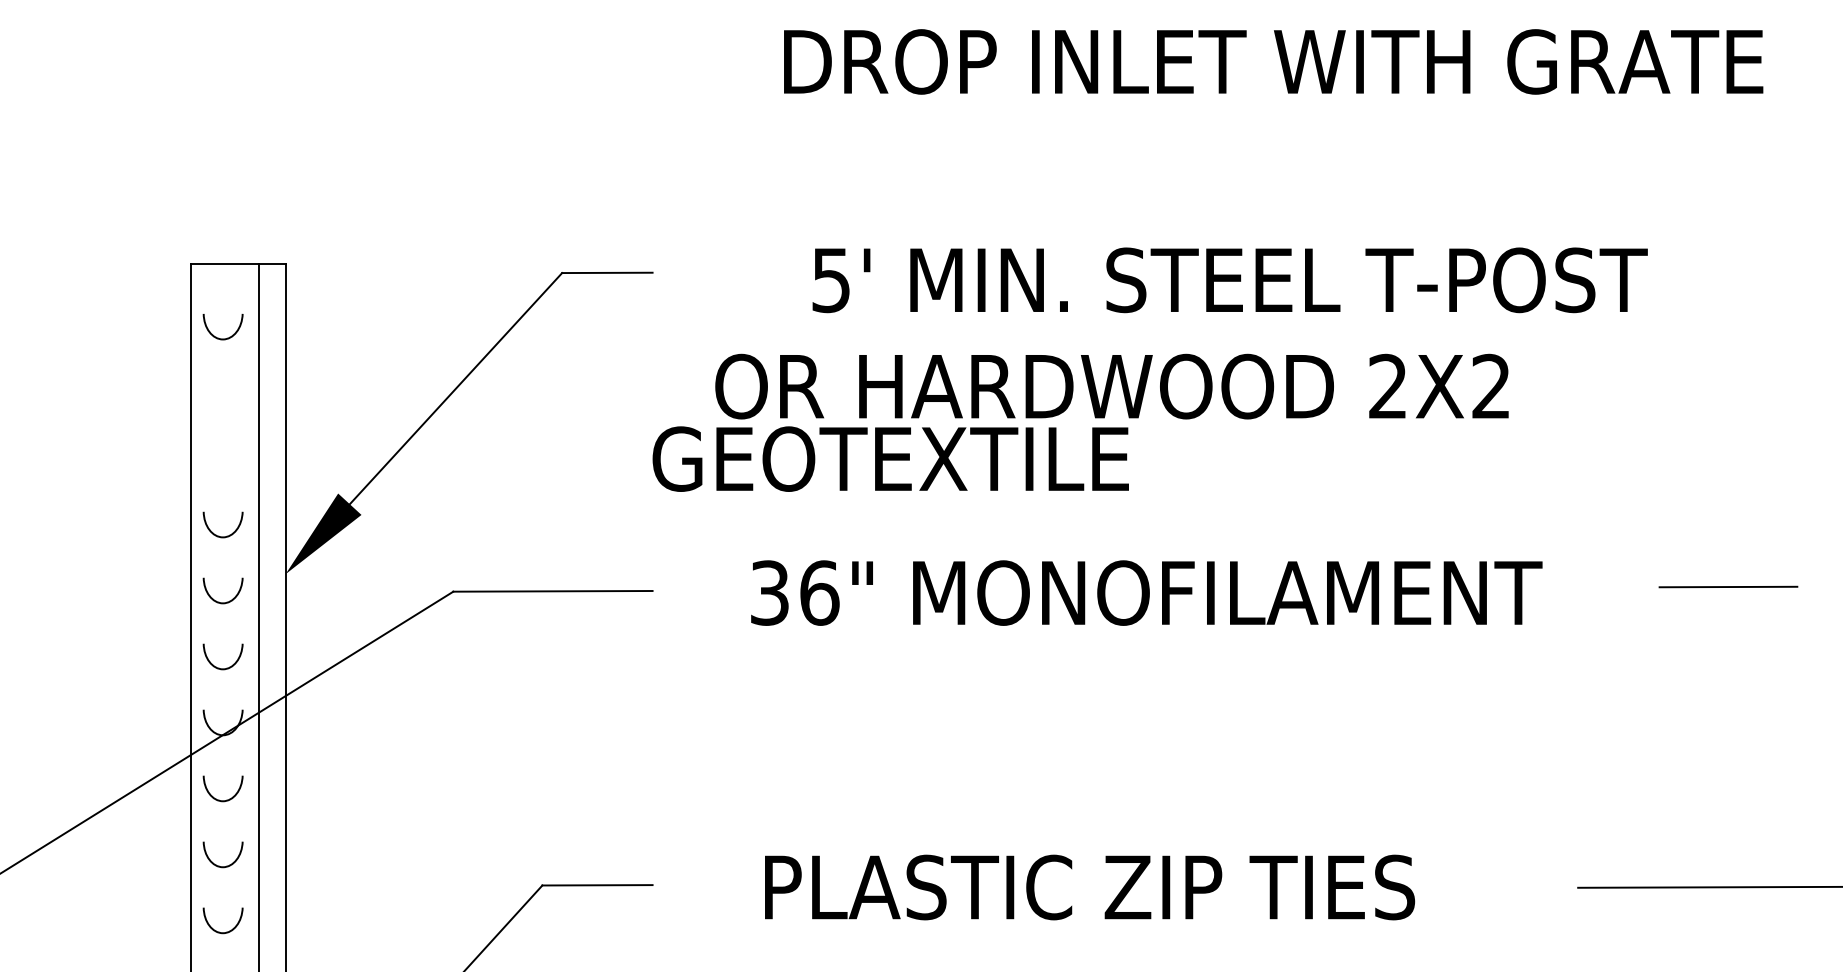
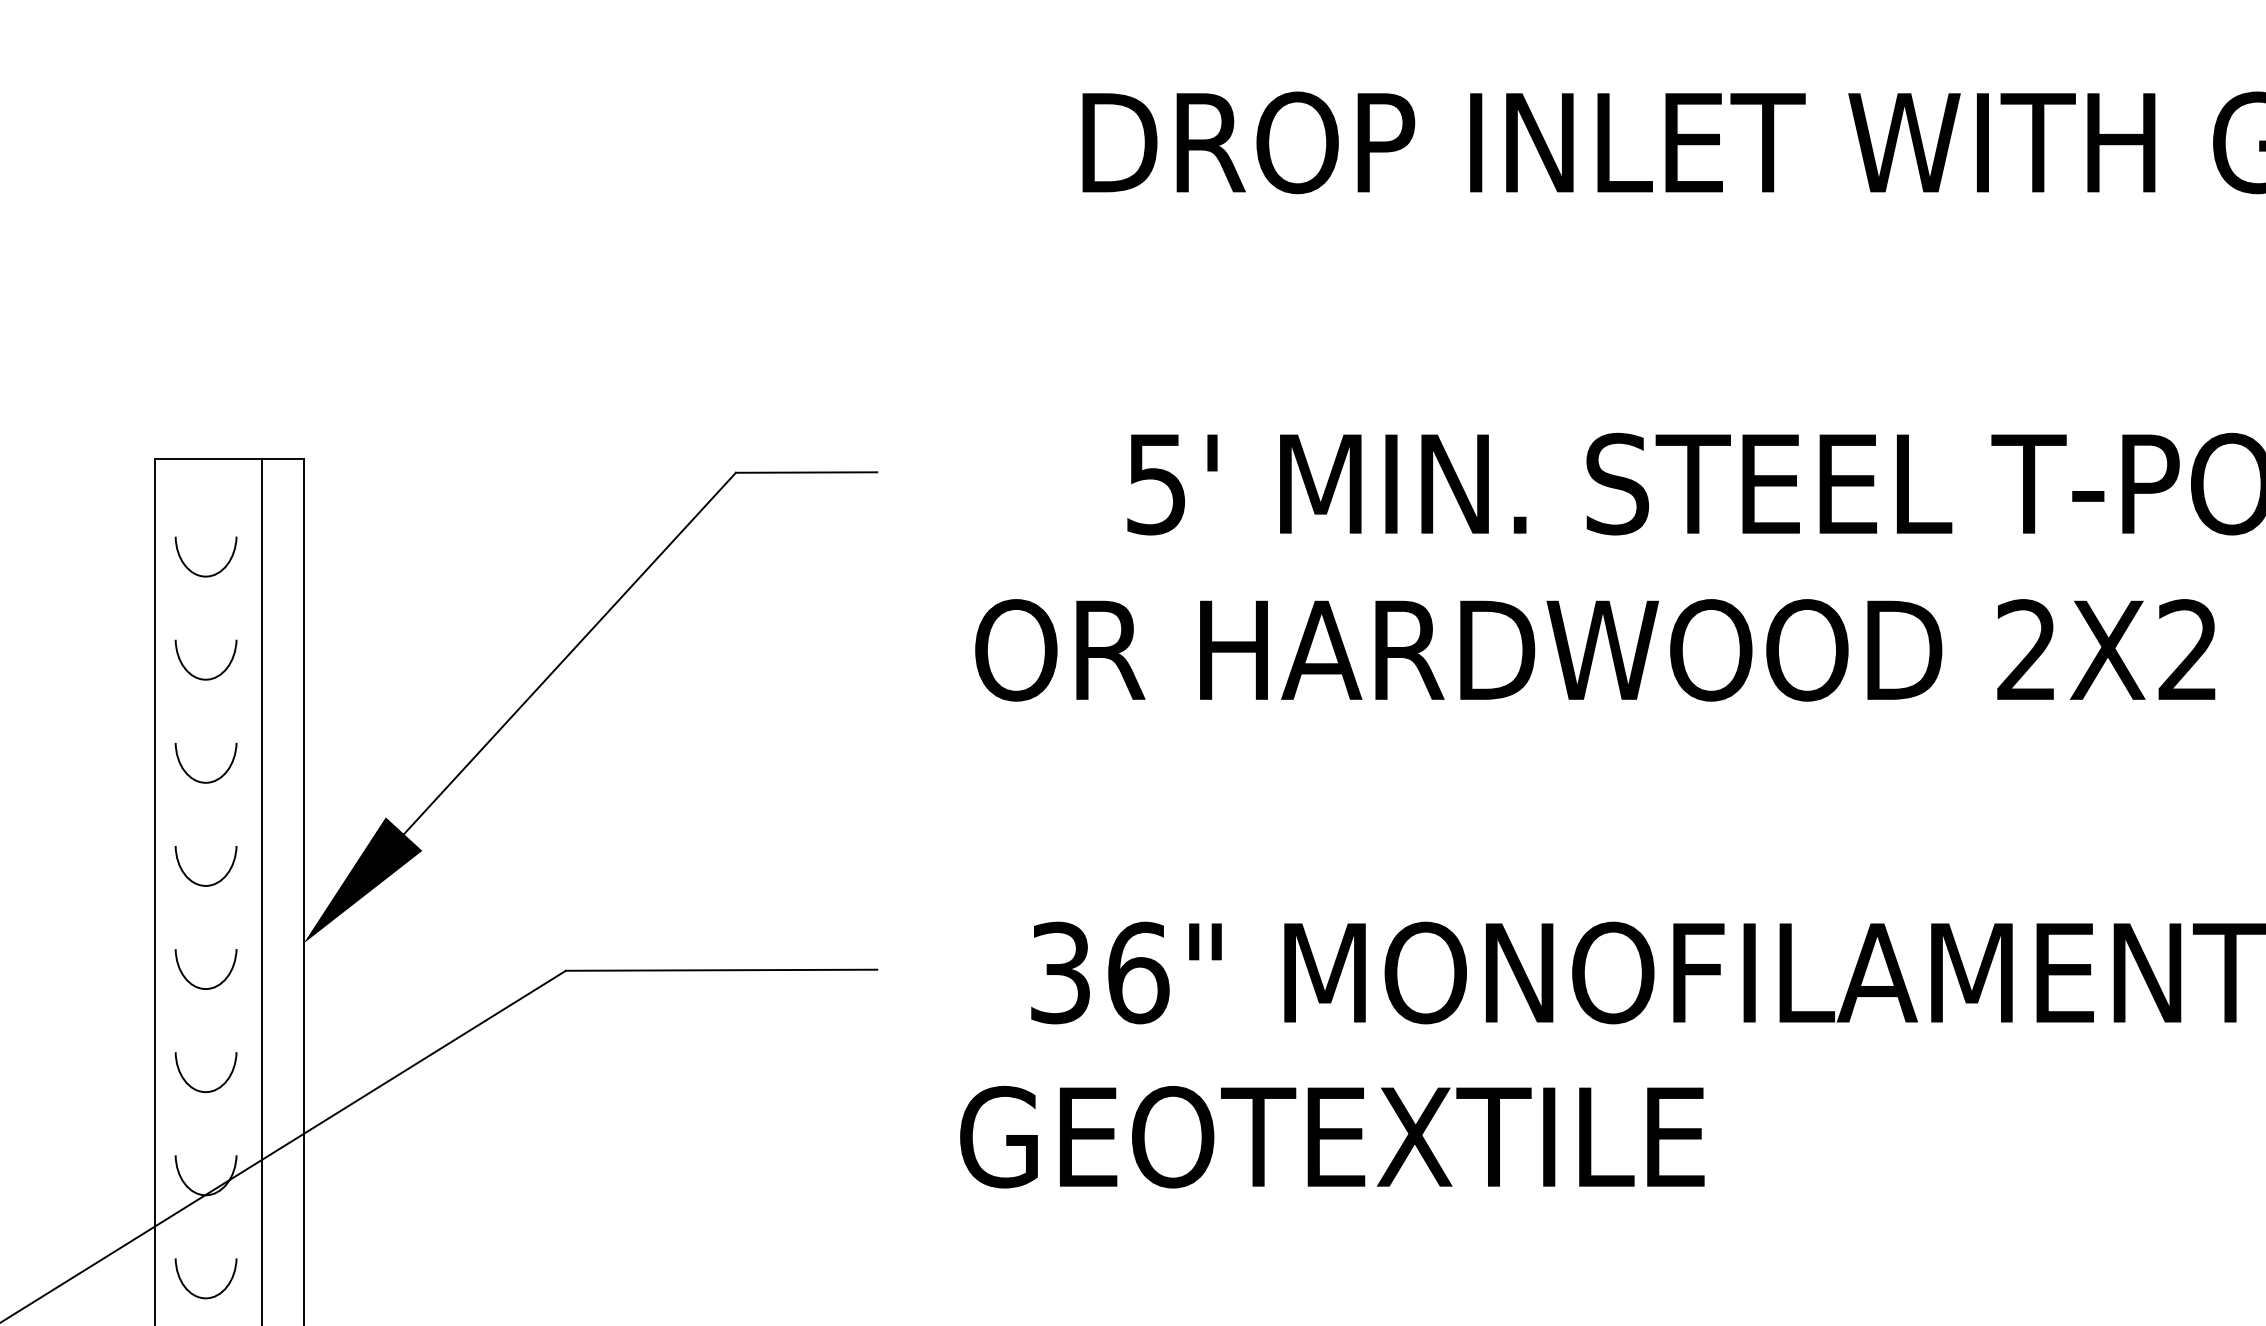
curve: (216, 402) -> (195, 675), added
text: (890, 458) -> (1331, 1136), moved
curve: (216, 468) -> (195, 778), added

